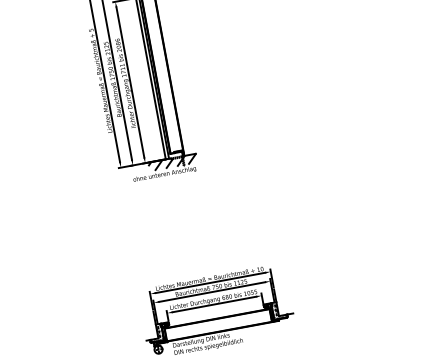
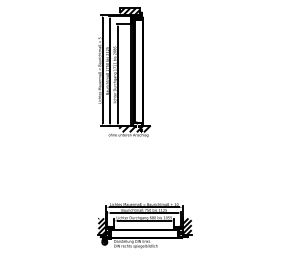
hatch: (282, 300) -> (186, 226), added
hatch: (148, 325) -> (101, 226), added

